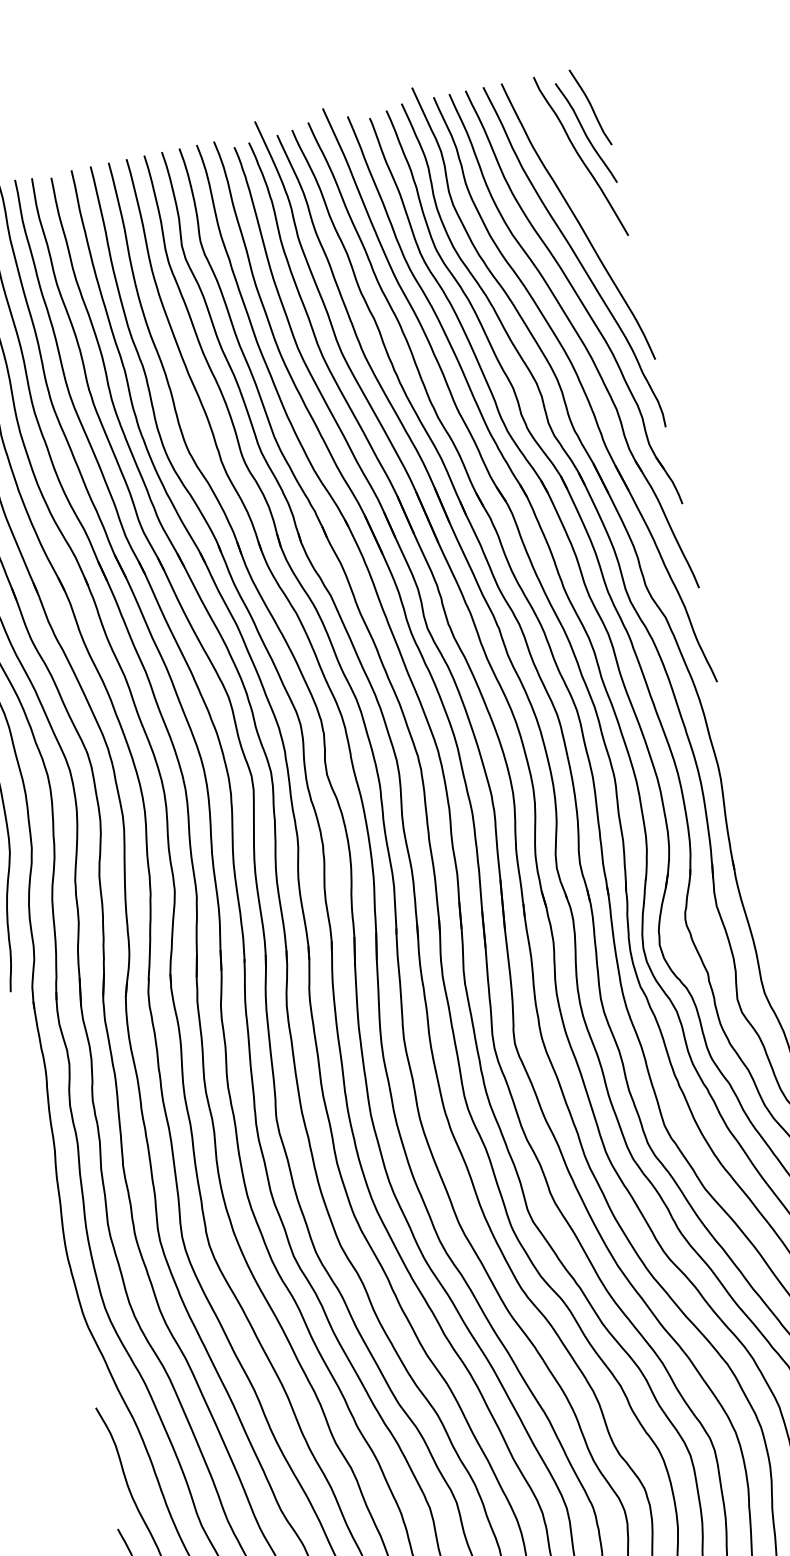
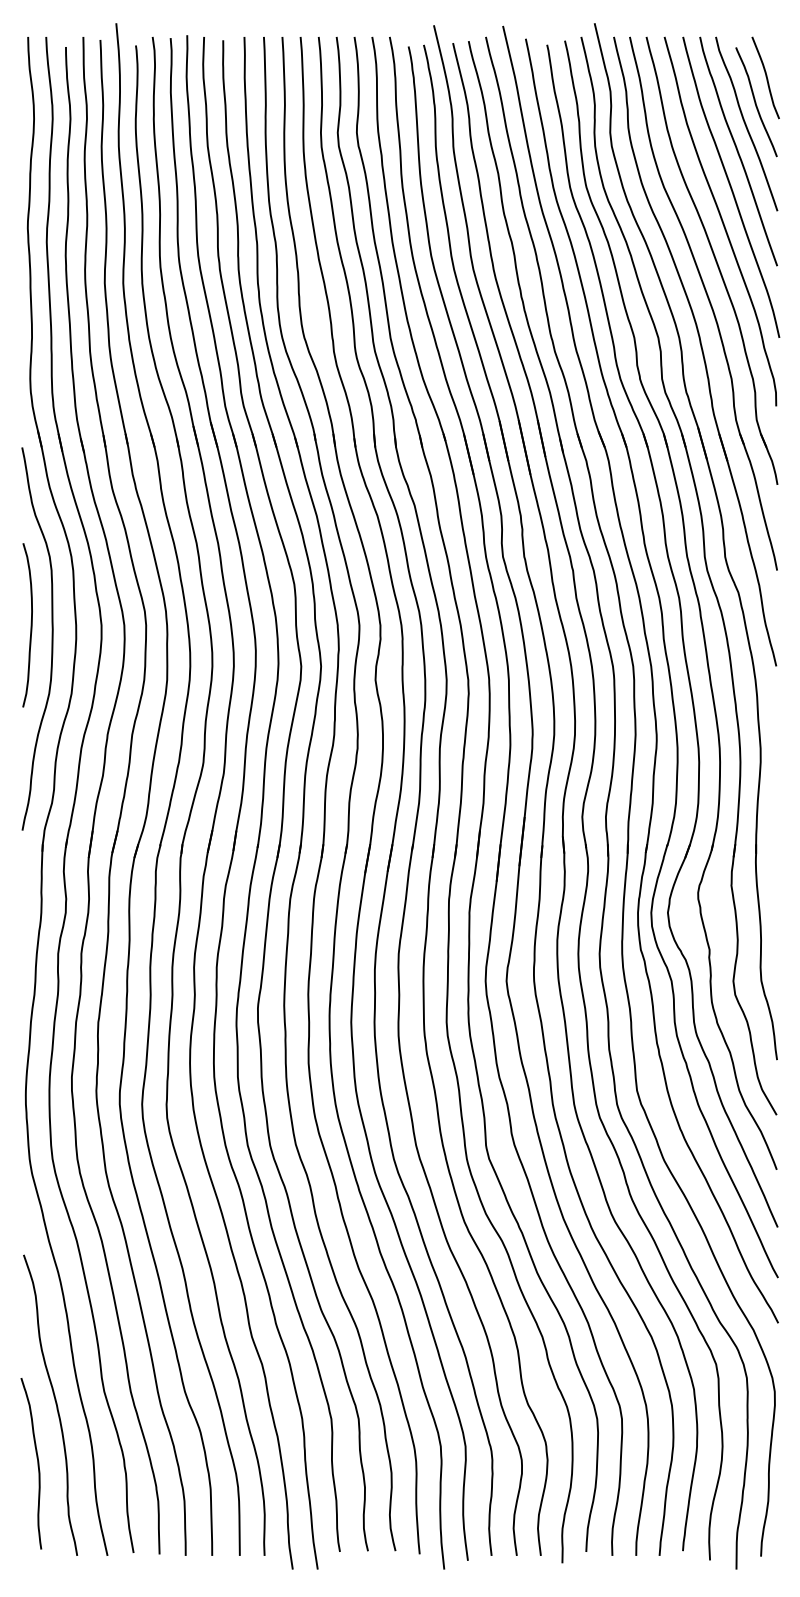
curve: (578, 184) -> (738, 151), added

